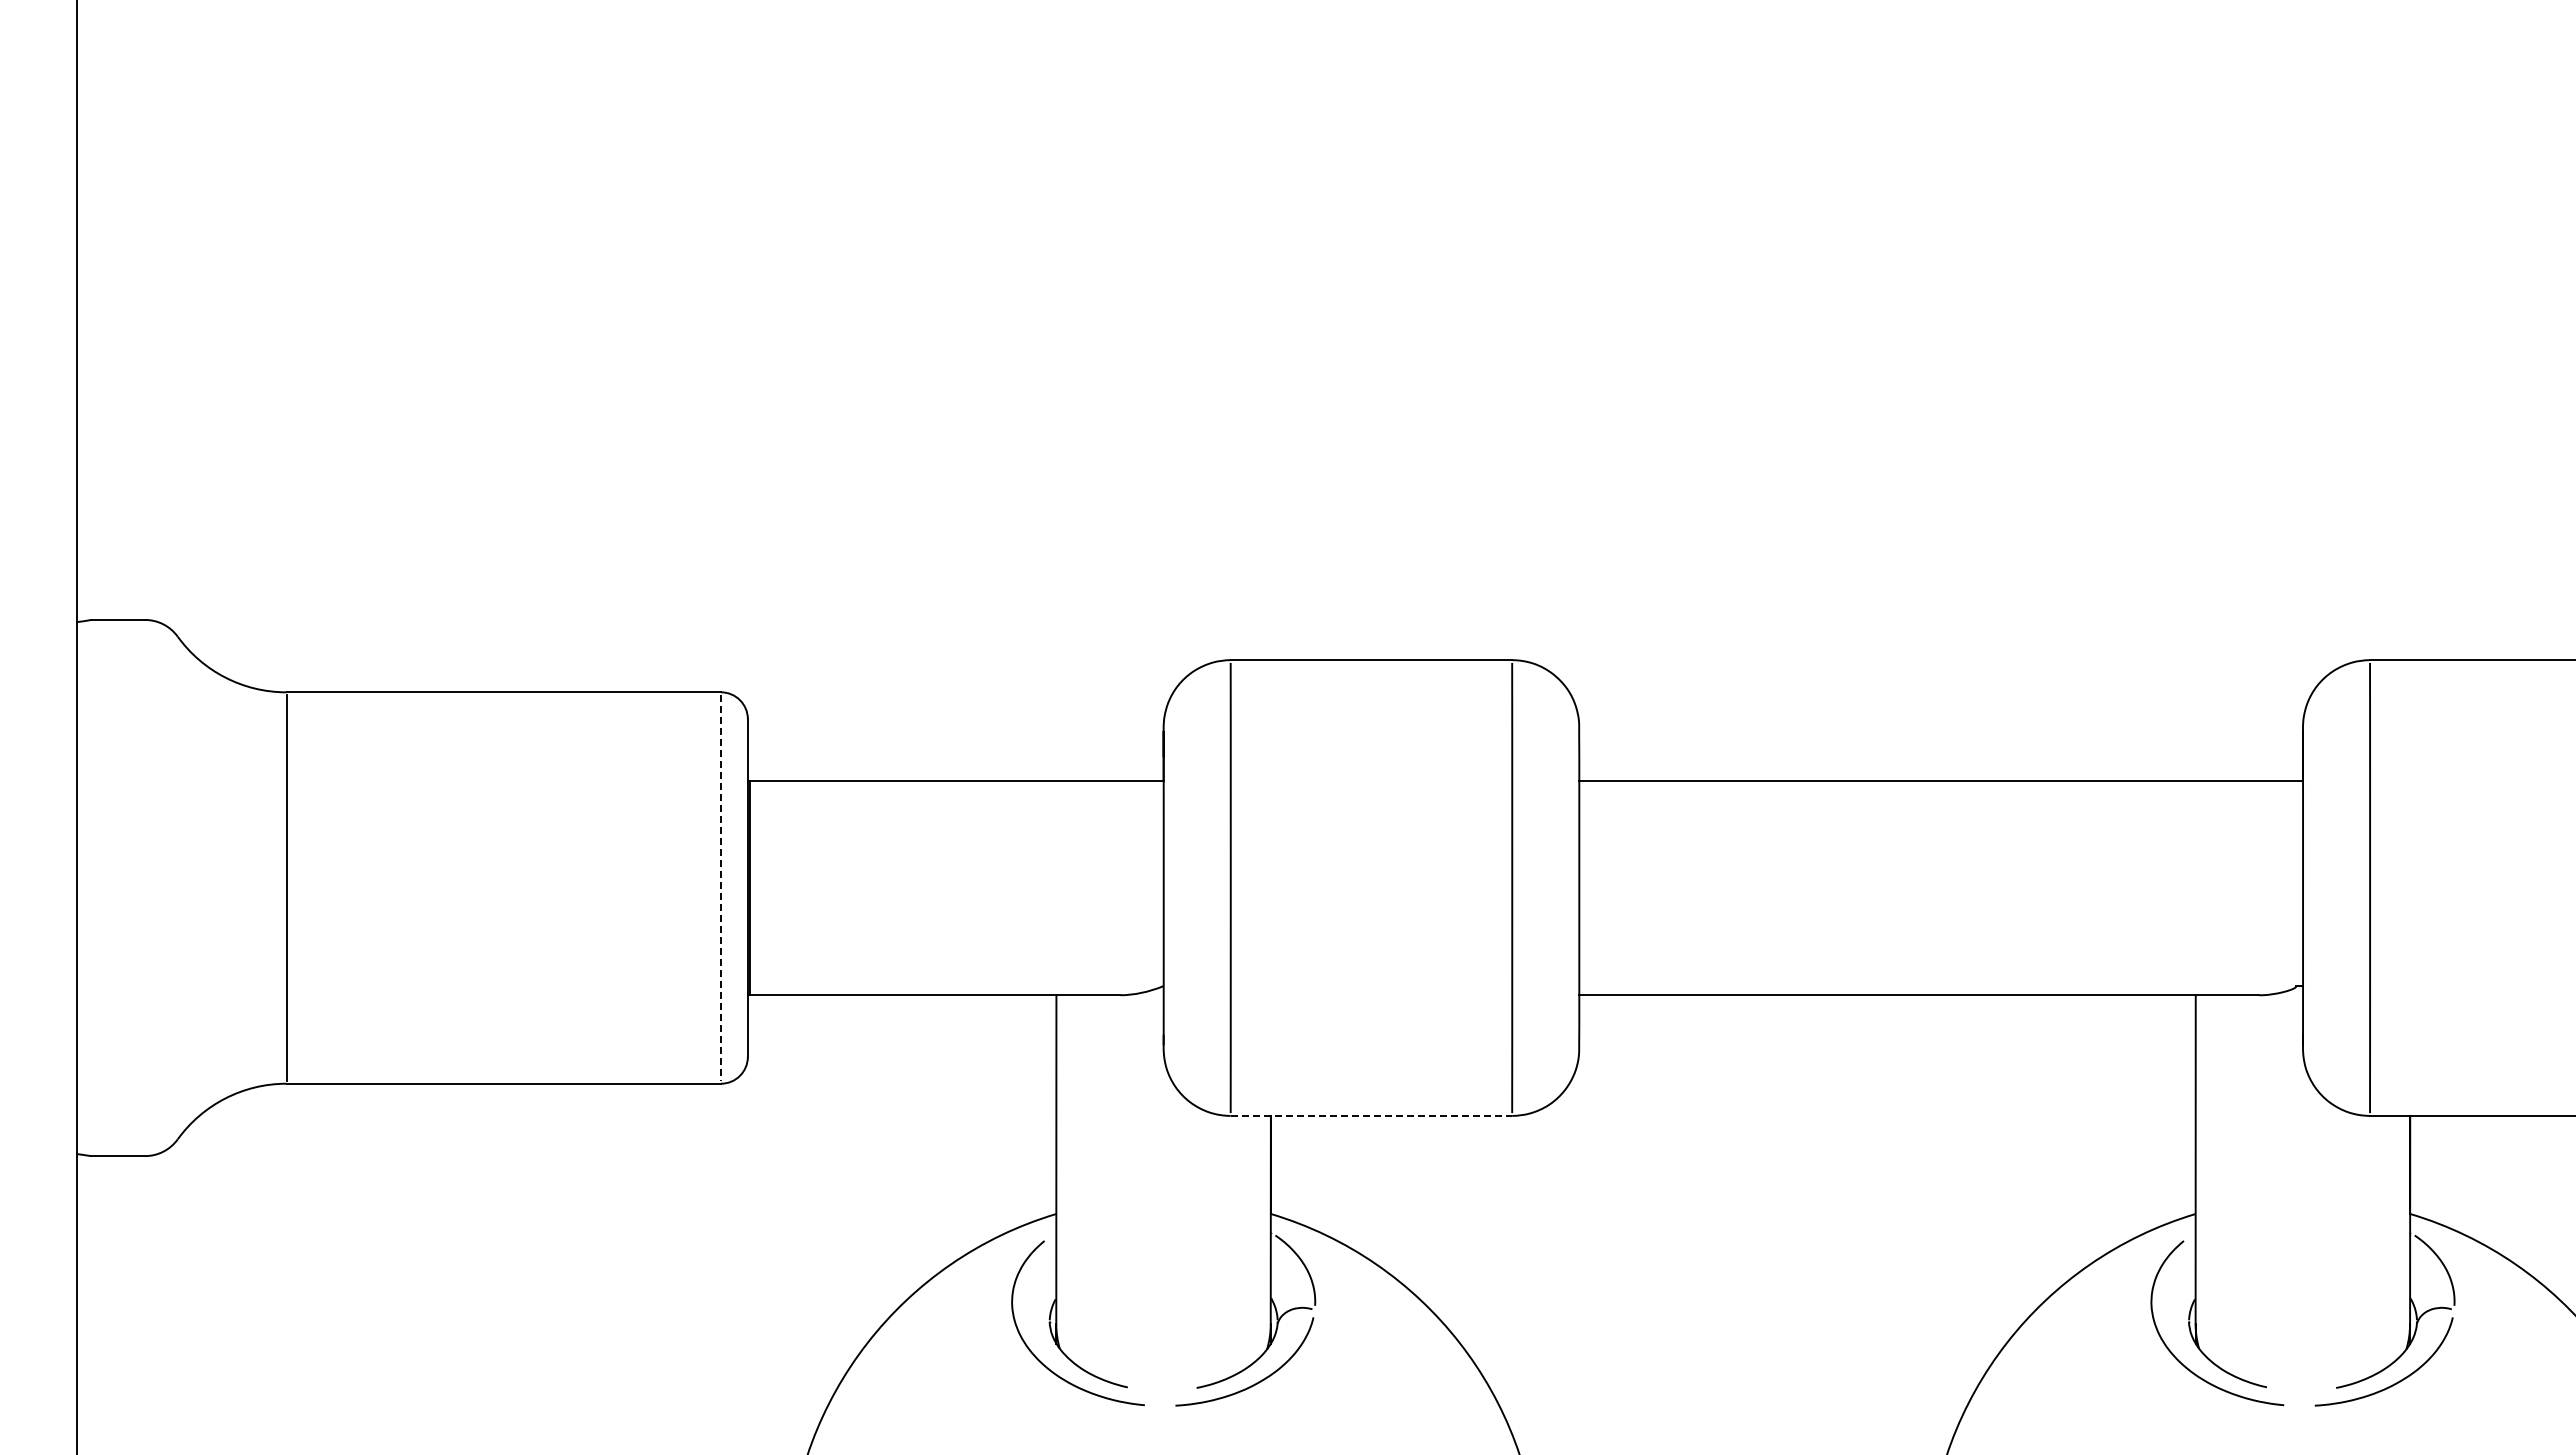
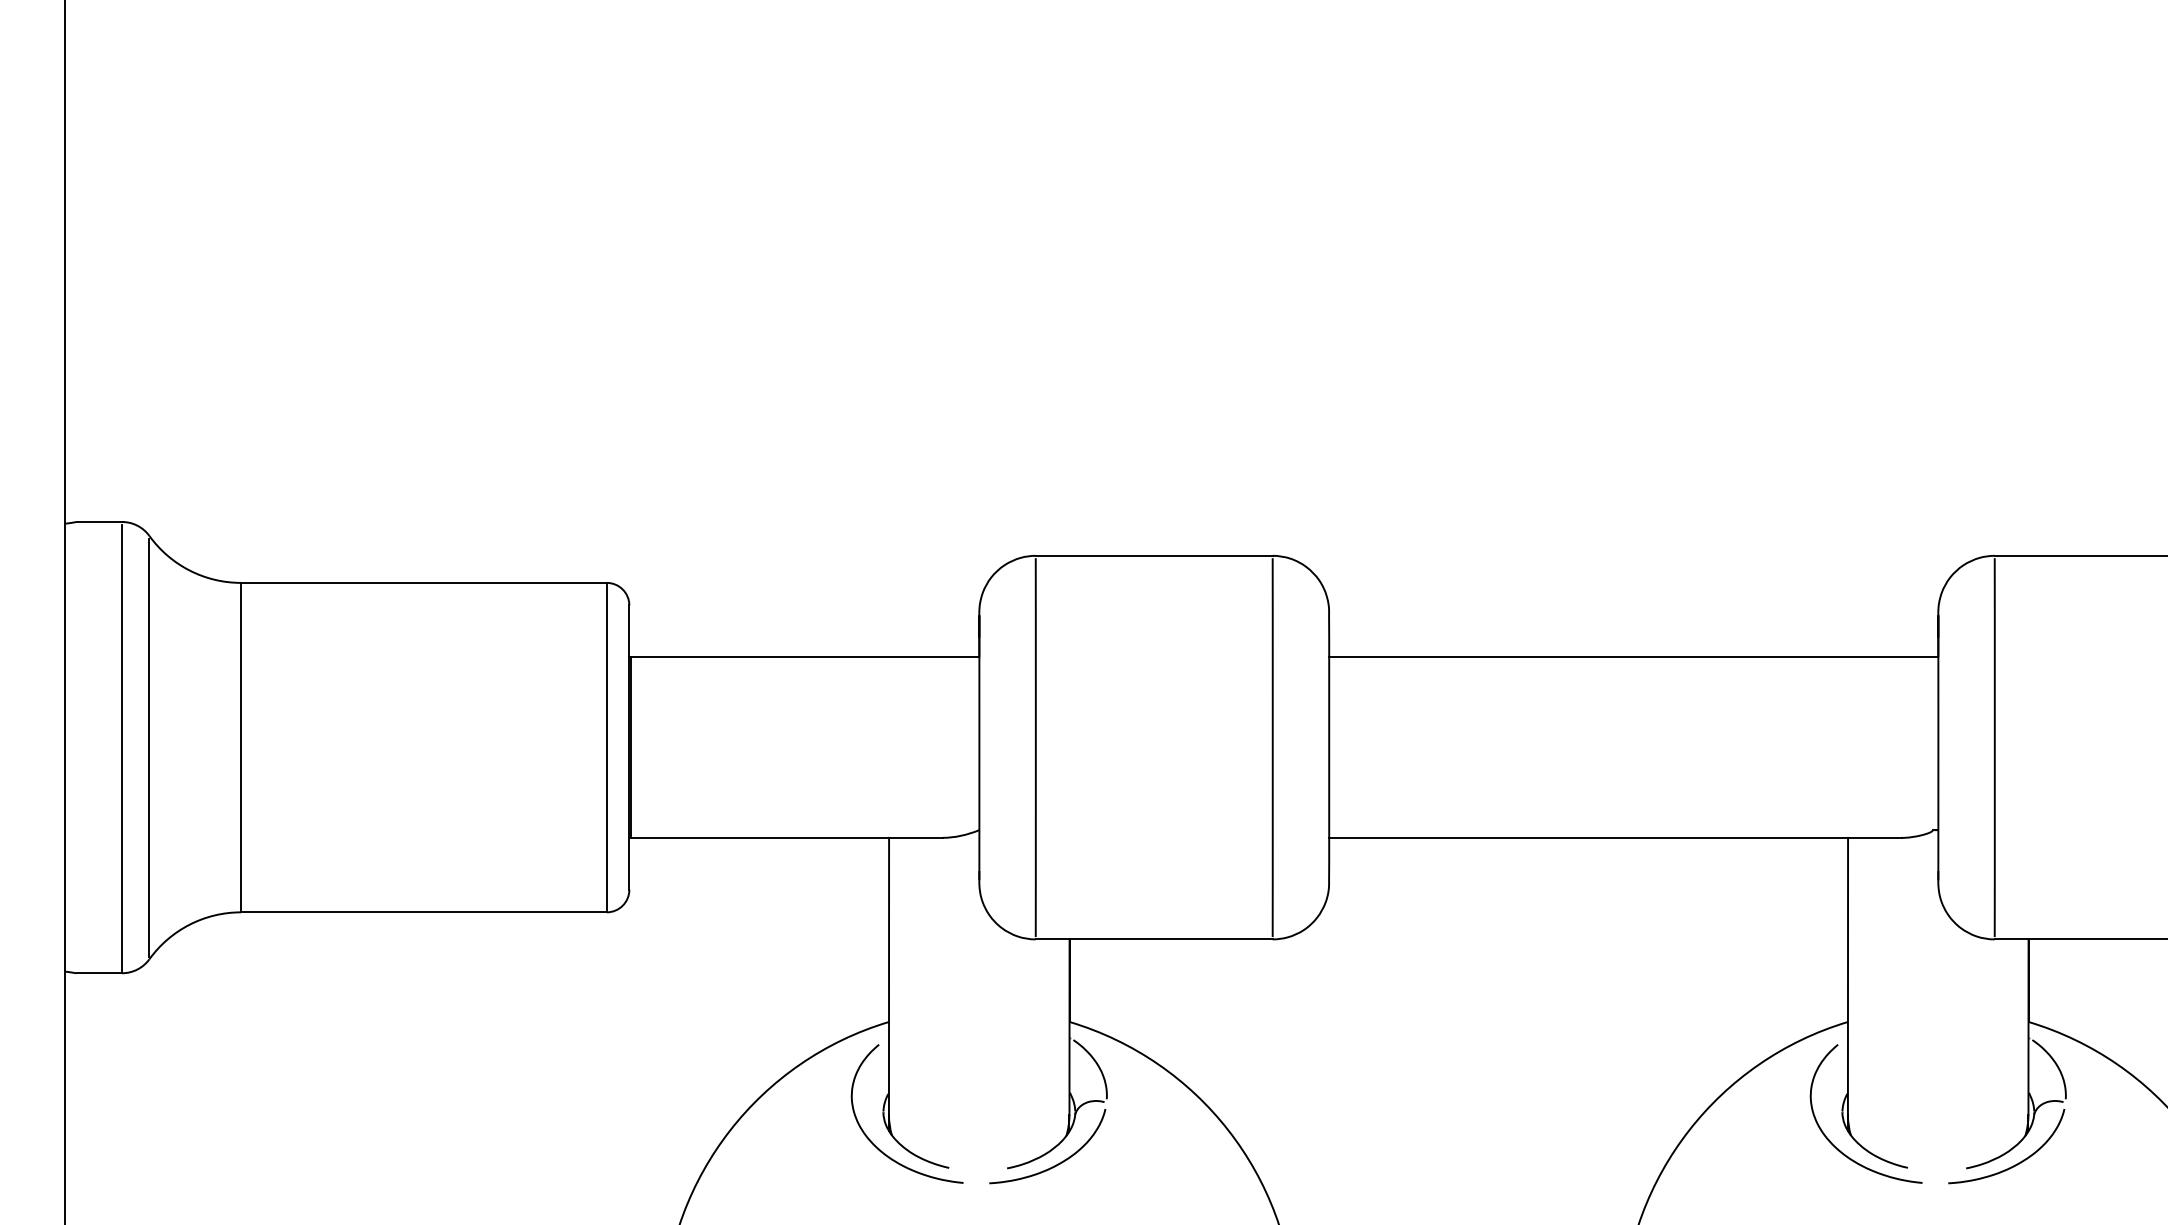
line: (145, 887) -> (122, 747), added
line: (177, 887) -> (149, 747), added
line: (721, 888) -> (607, 748), dashed -> solid
line: (1371, 1115) -> (1154, 939), dashed -> solid

